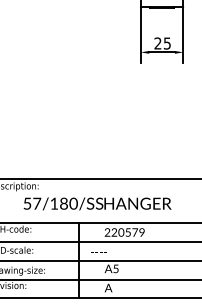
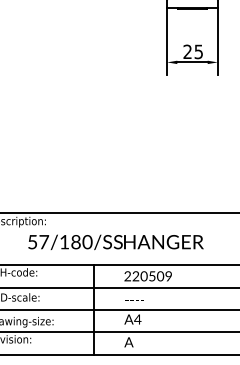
text: (135, 232) -> (160, 276), 220579 -> 220509
text: (98, 252) -> (134, 300), moved
text: (115, 268) -> (137, 319), A5 -> A4

